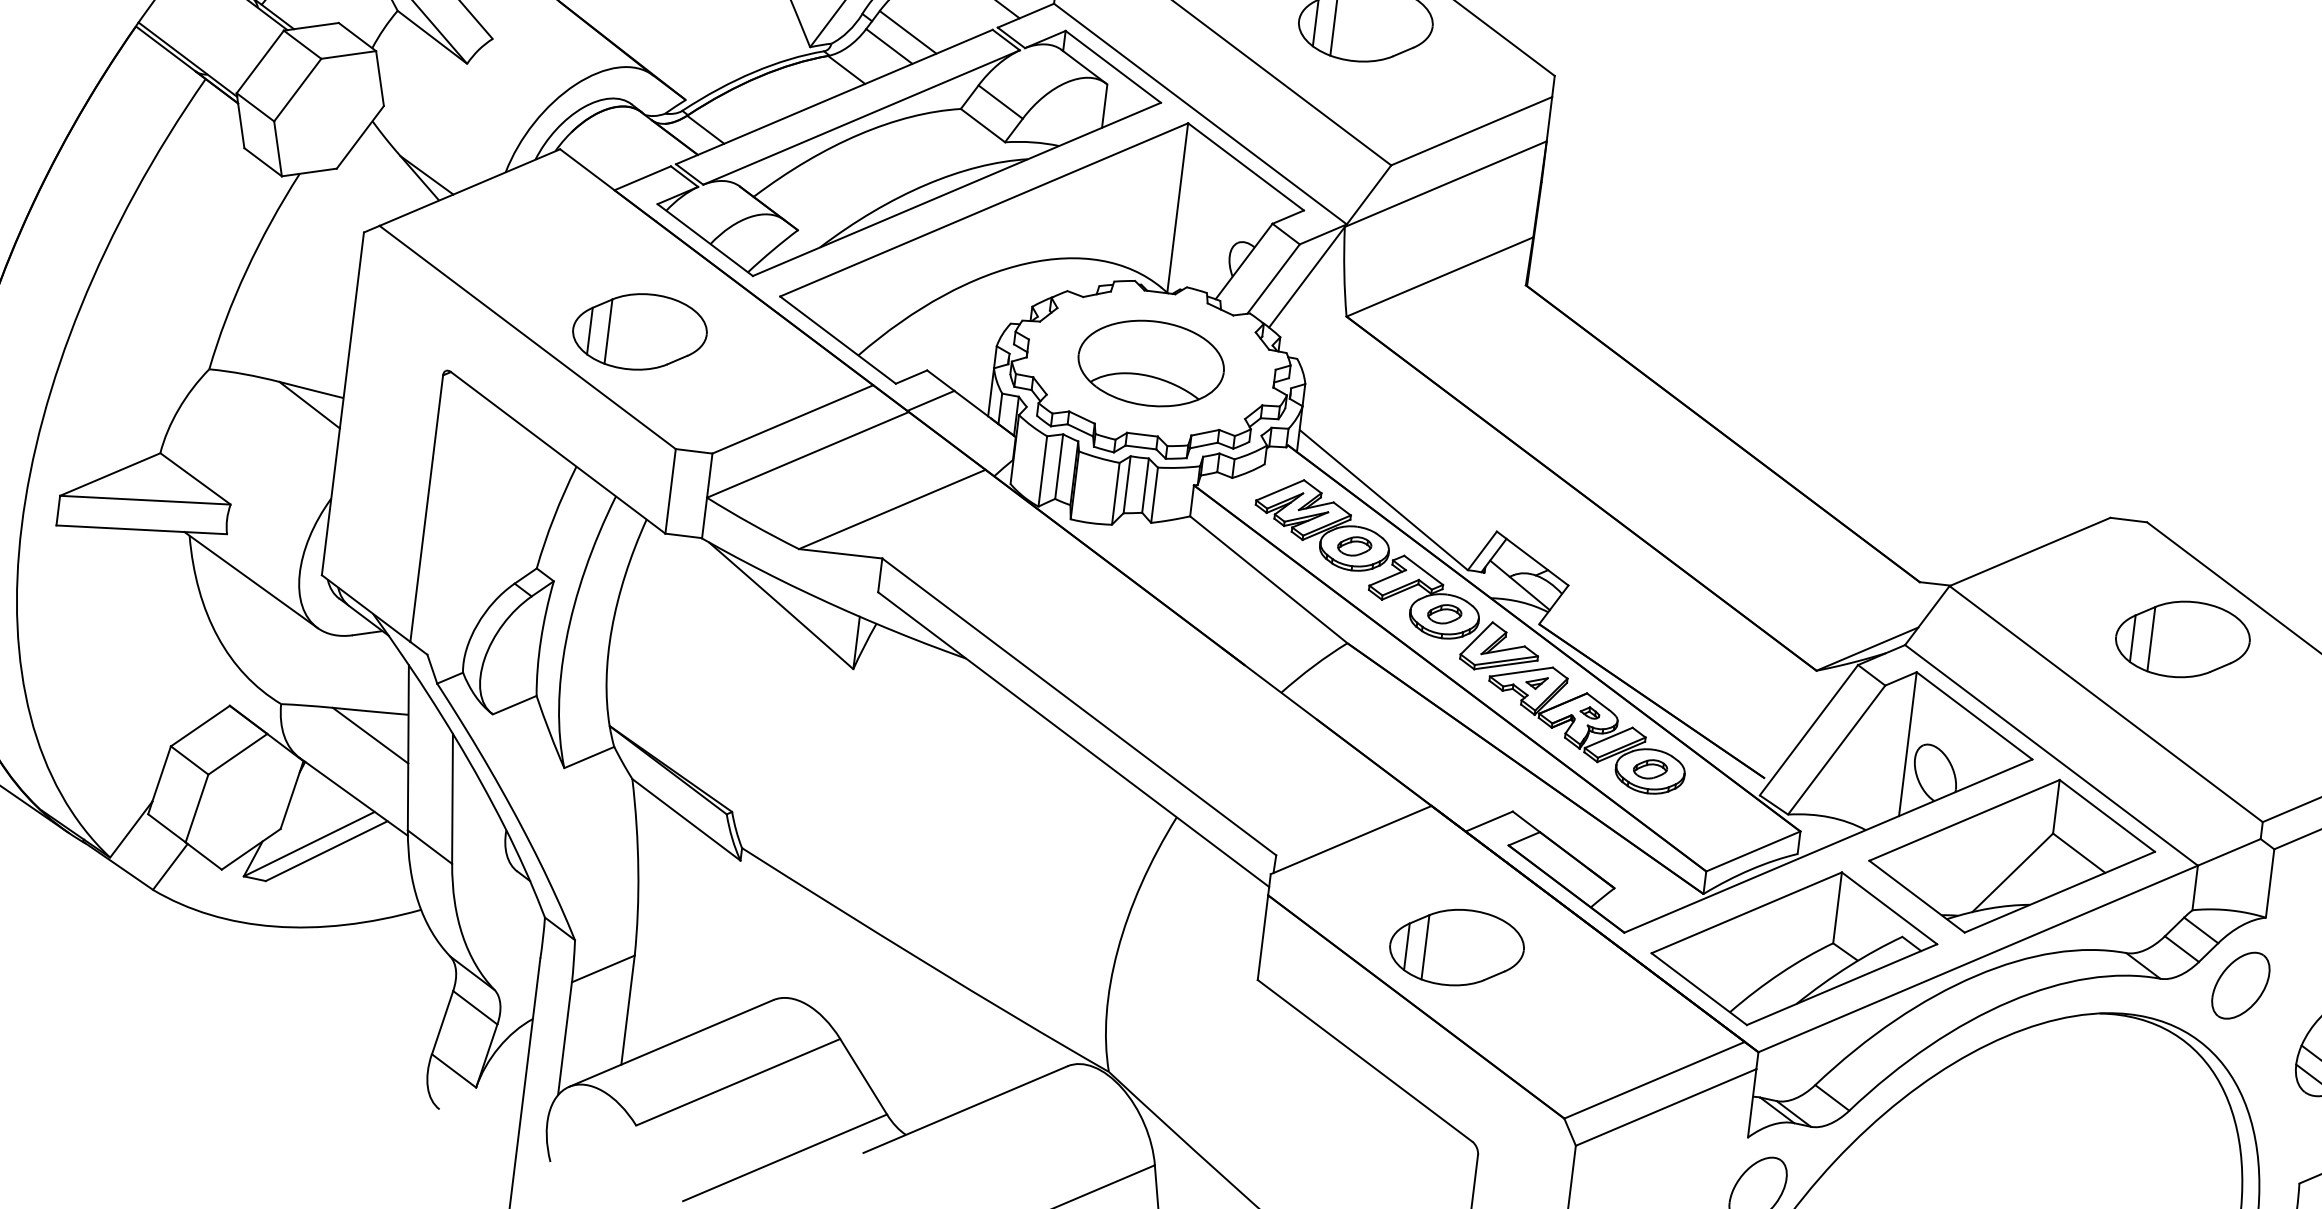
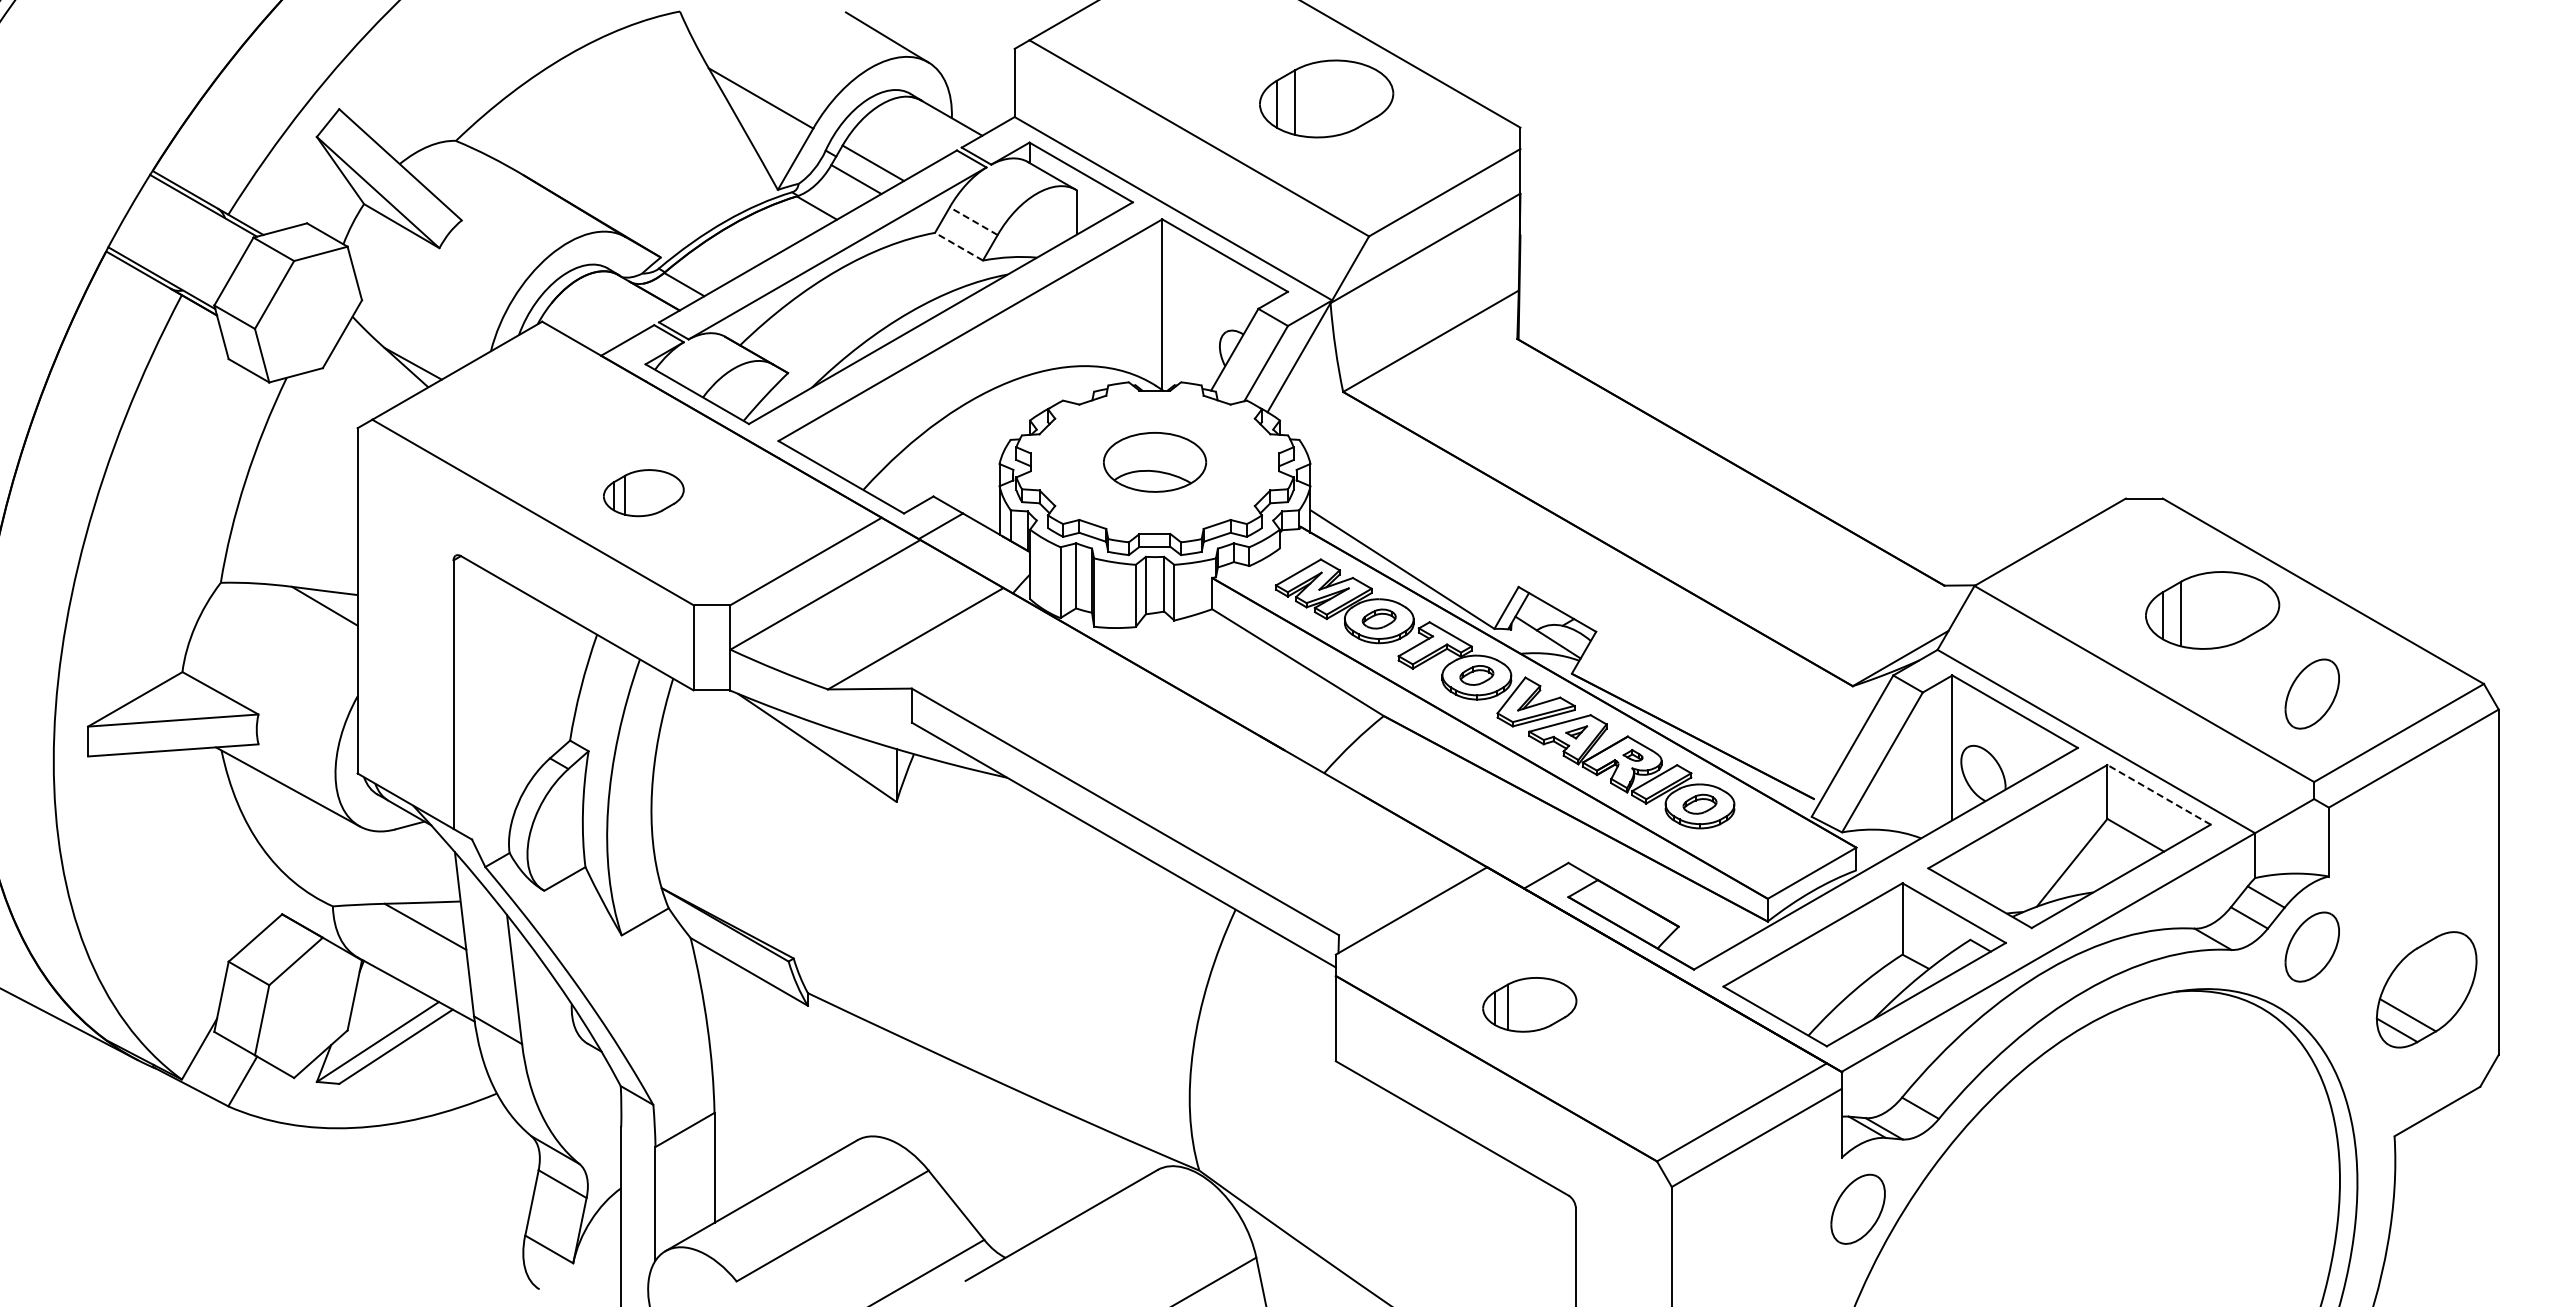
line: (1000, 102) -> (973, 221), solid -> dashed
line: (983, 125) -> (959, 246), solid -> dashed
part: (639, 331) -> (643, 492), size x0.6
part: (1150, 363) -> (1154, 462), size x0.7
part: (2270, 733) -> (2311, 693), added
line: (2107, 815) -> (2159, 794), solid -> dashed
part: (1456, 947) -> (1529, 1004), size x0.7

